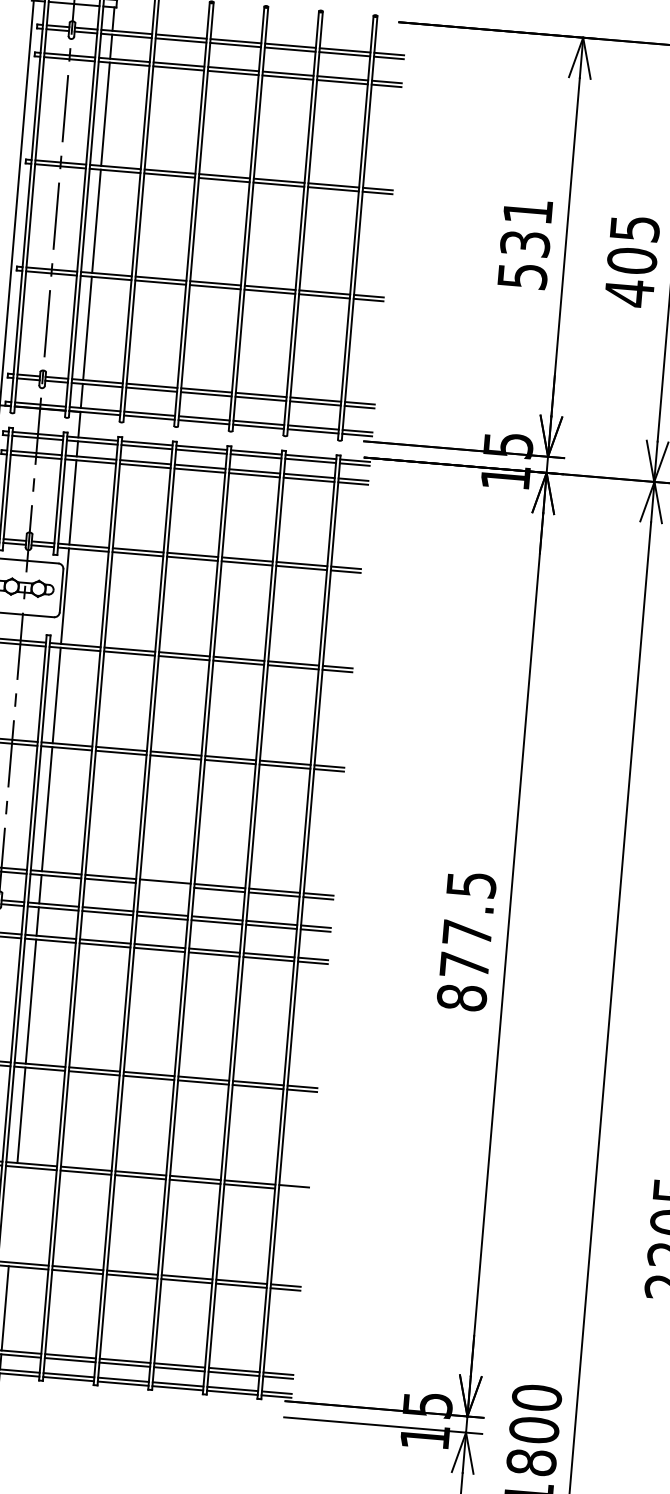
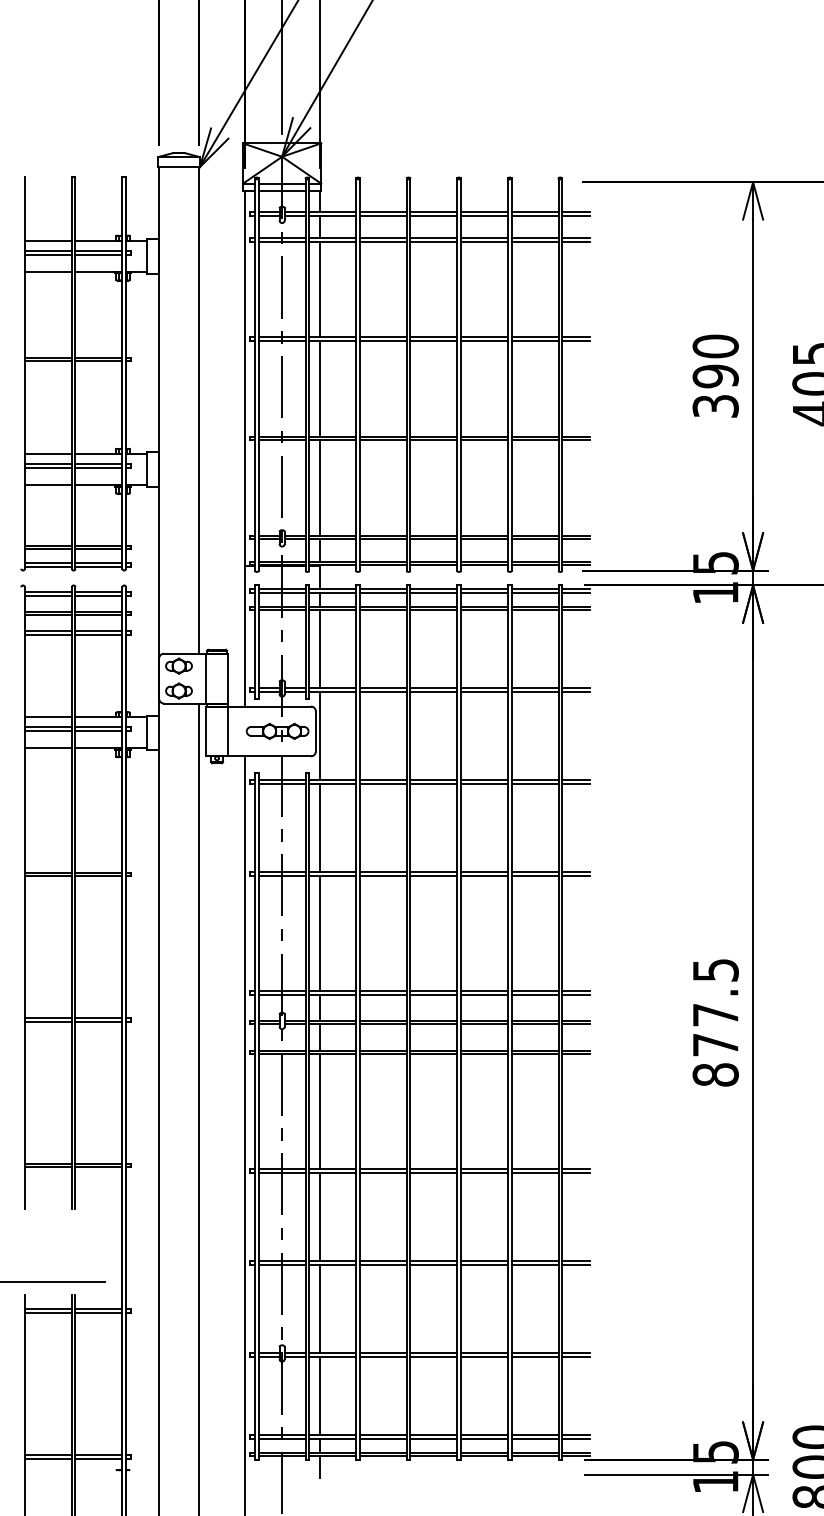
text: (525, 242) -> (715, 375), 531 -> 390
line: (164, 885) -> (433, 994), added
line: (293, 1189) -> (575, 1264), added
line: (13, 1213) -> (319, 1308), added

